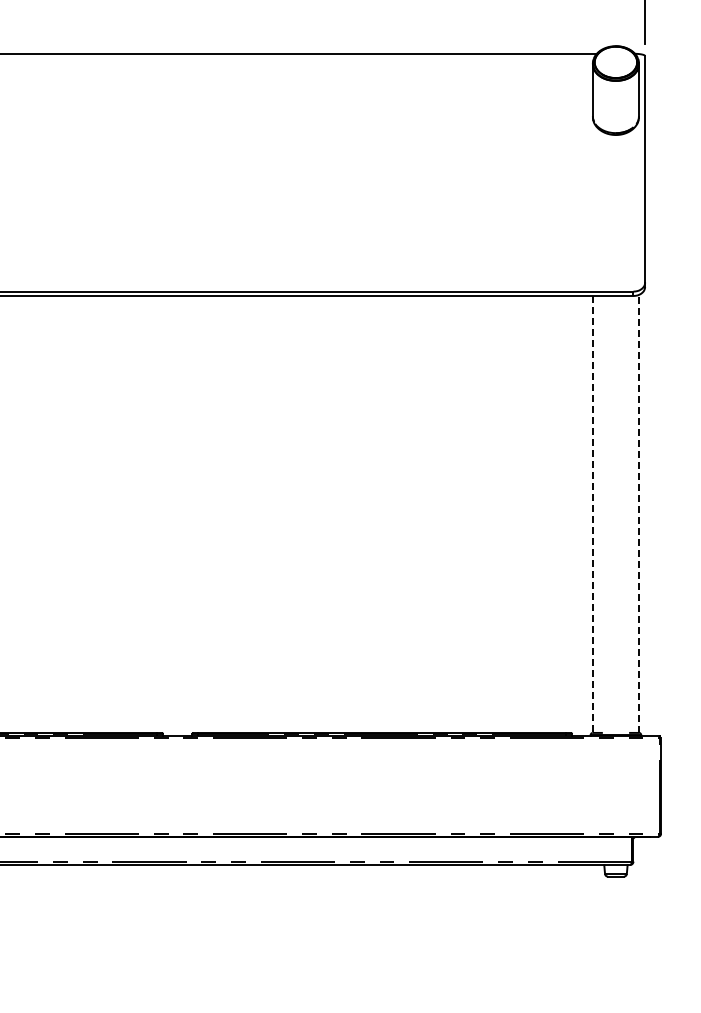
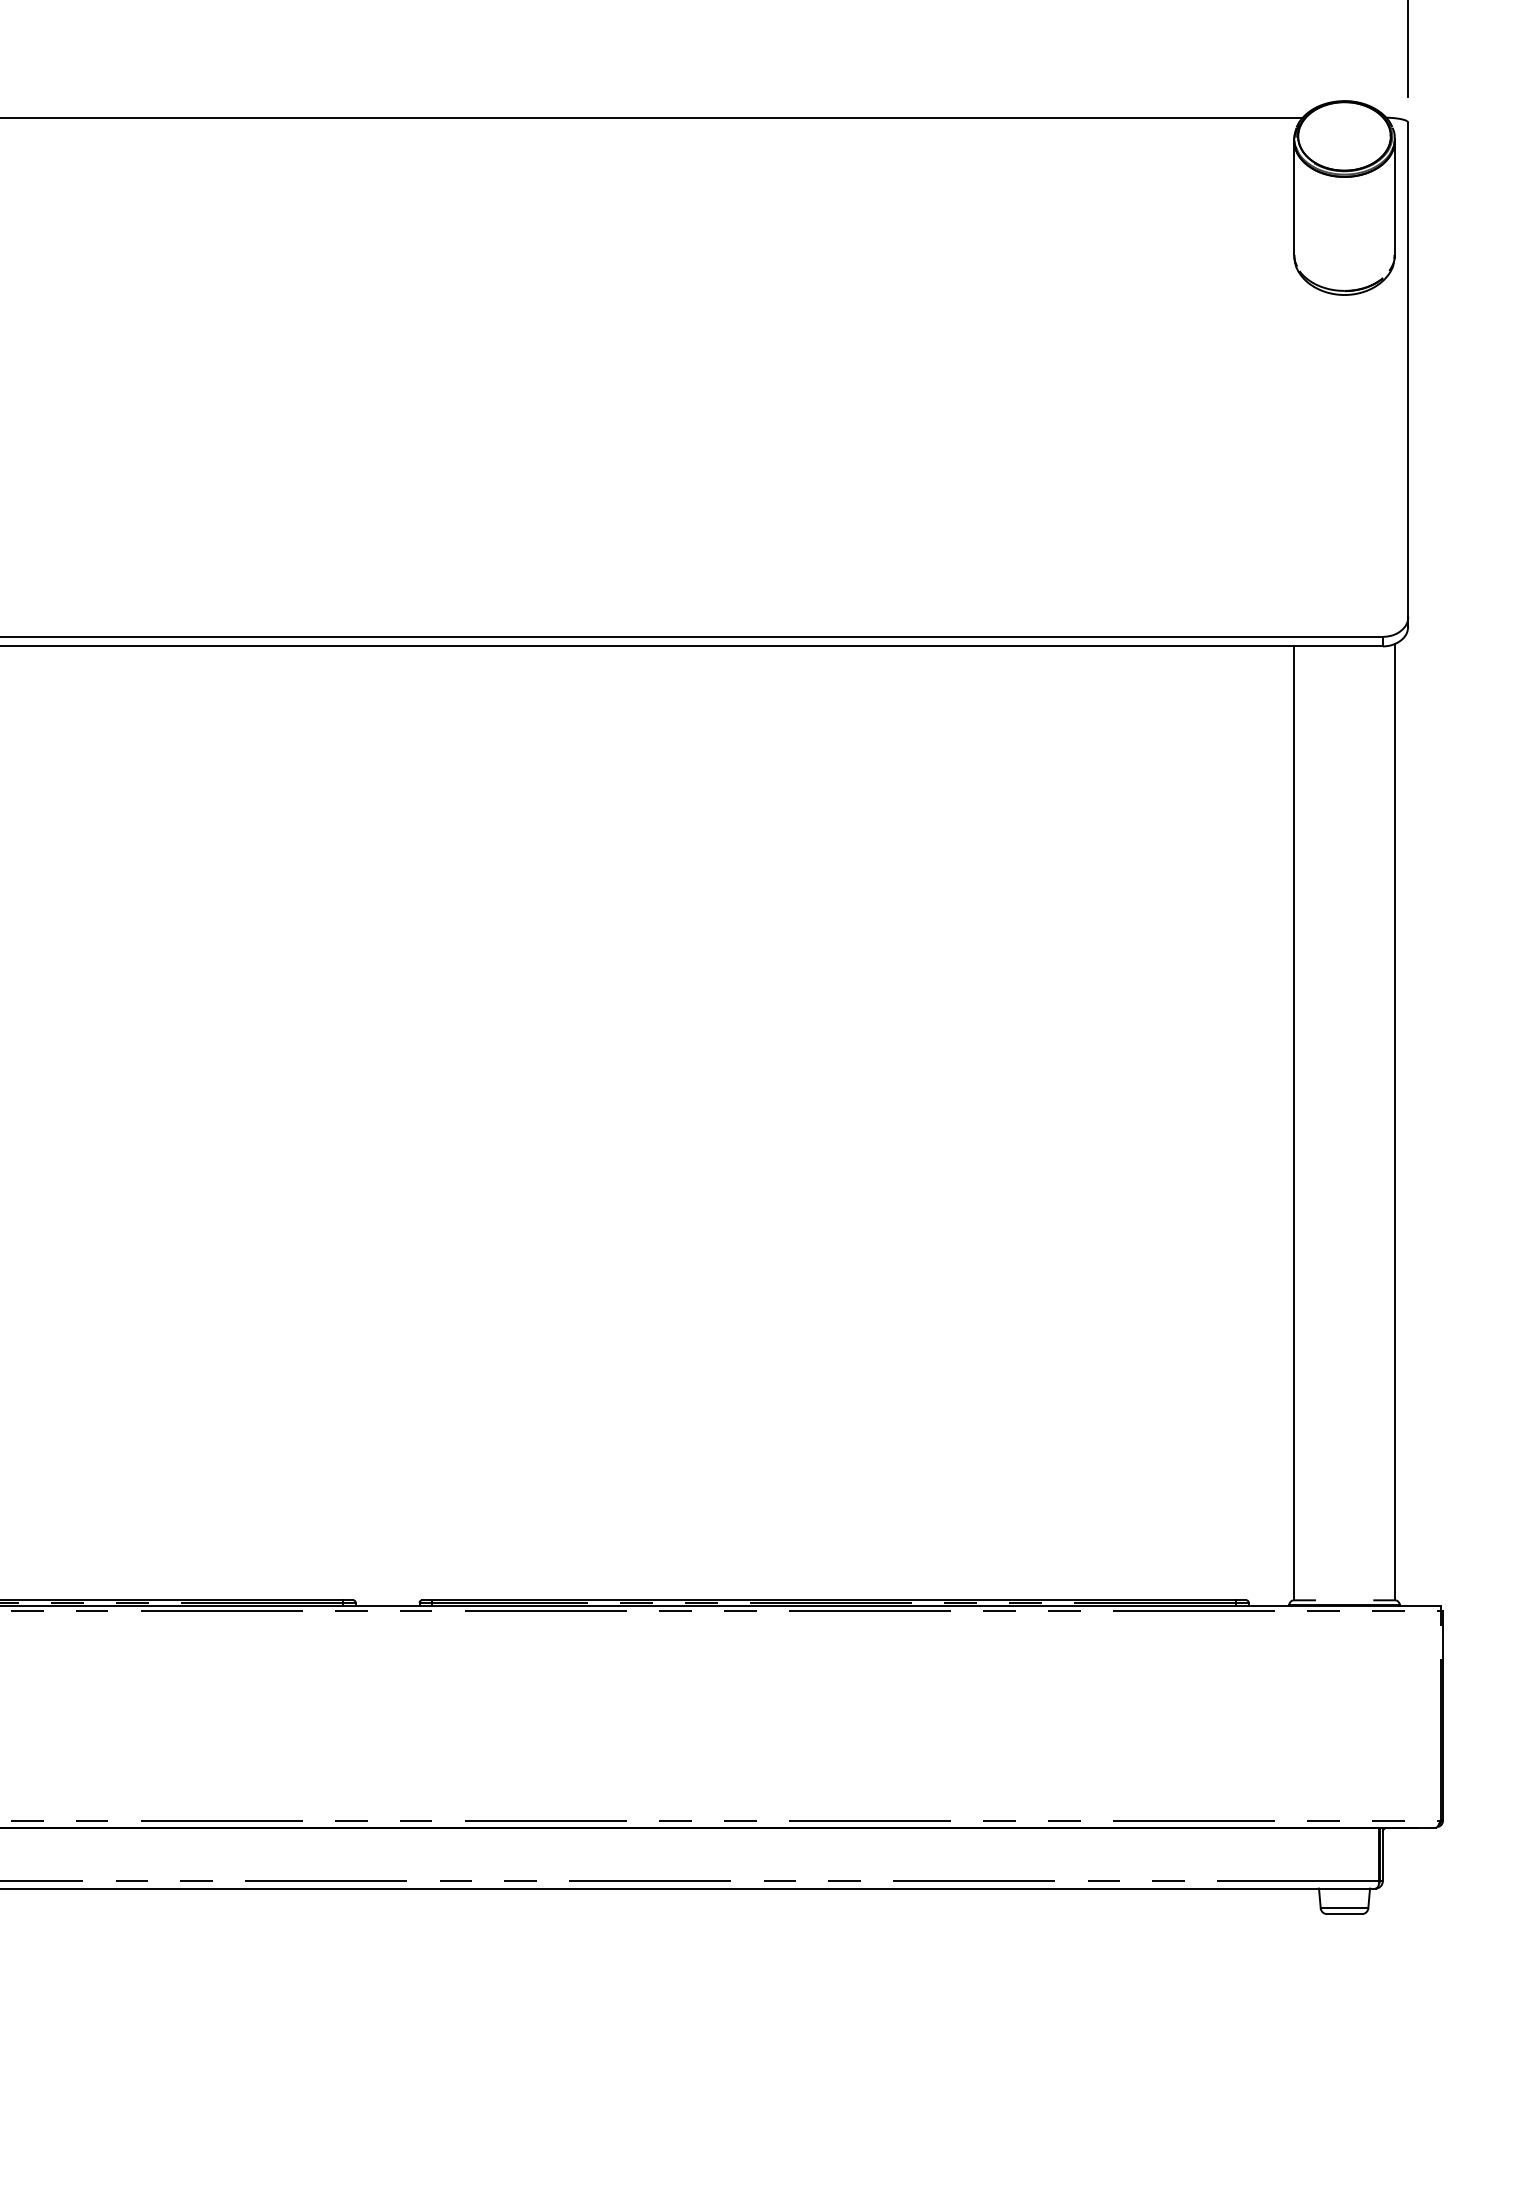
line: (638, 513) -> (1393, 1121), dashed -> solid
line: (592, 514) -> (1293, 1123), dashed -> solid

